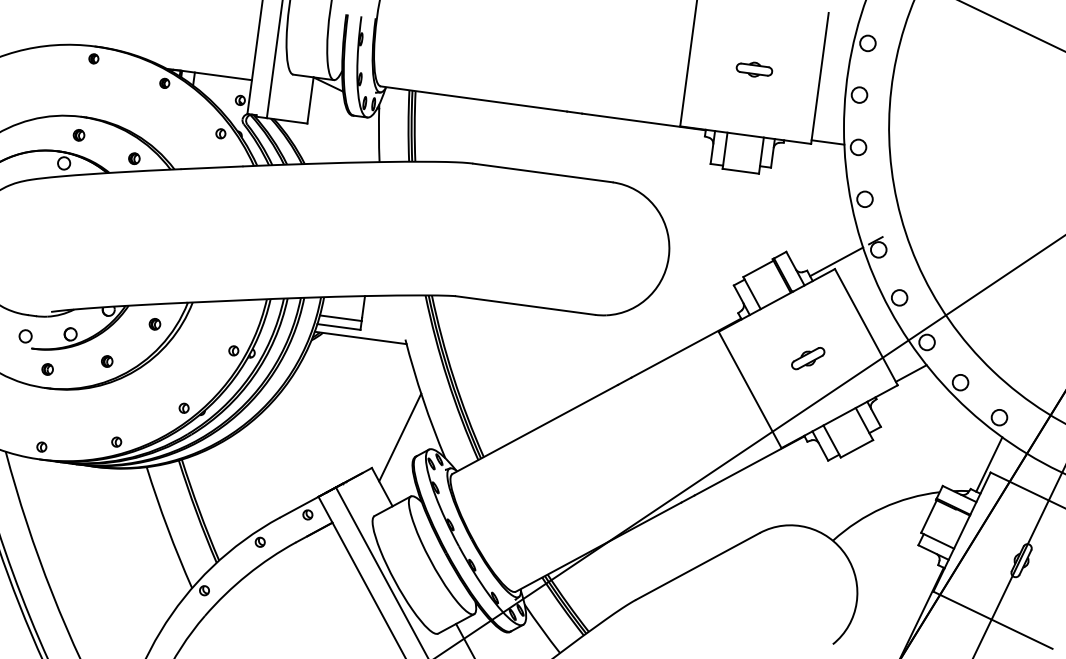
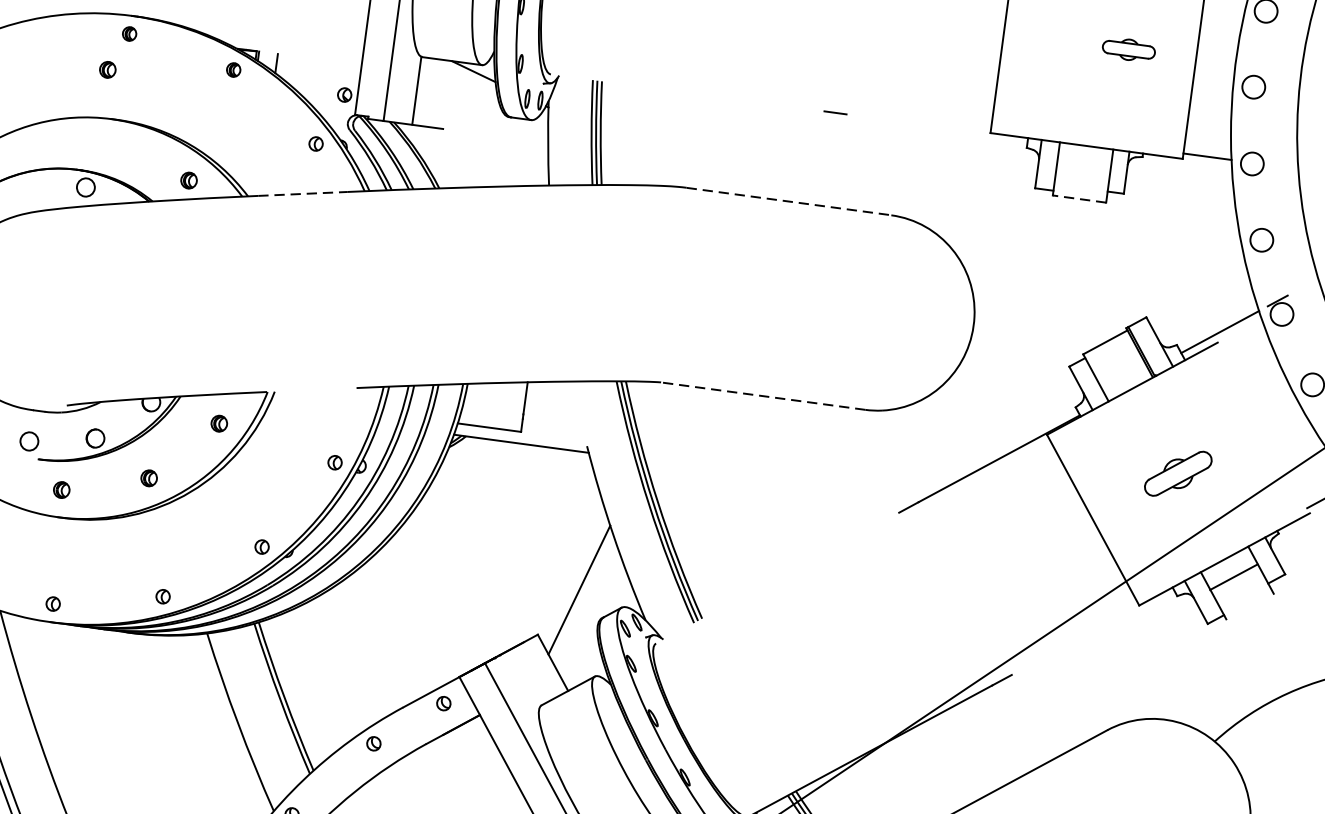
part: (754, 69) -> (1128, 49), moved
line: (216, 75) -> (309, 58), removed
line: (473, 98) -> (686, 92), removed
line: (310, 100) -> (416, 90), moved
line: (643, 121) -> (936, 125), removed
part: (78, 135) -> (107, 70), moved
line: (212, 167) -> (303, 193), solid -> dashed
line: (740, 171) -> (1079, 199), solid -> dashed
line: (543, 173) -> (789, 202), solid -> dashed
line: (217, 301) -> (311, 390), removed
line: (524, 305) -> (761, 396), solid -> dashed
line: (340, 318) -> (491, 415), removed
line: (865, 327) -> (1262, 428), removed
part: (808, 358) -> (1178, 473), size x1.4
line: (535, 429) -> (778, 578), removed
line: (856, 448) -> (1233, 576), moved
line: (749, 465) -> (1092, 631), removed

